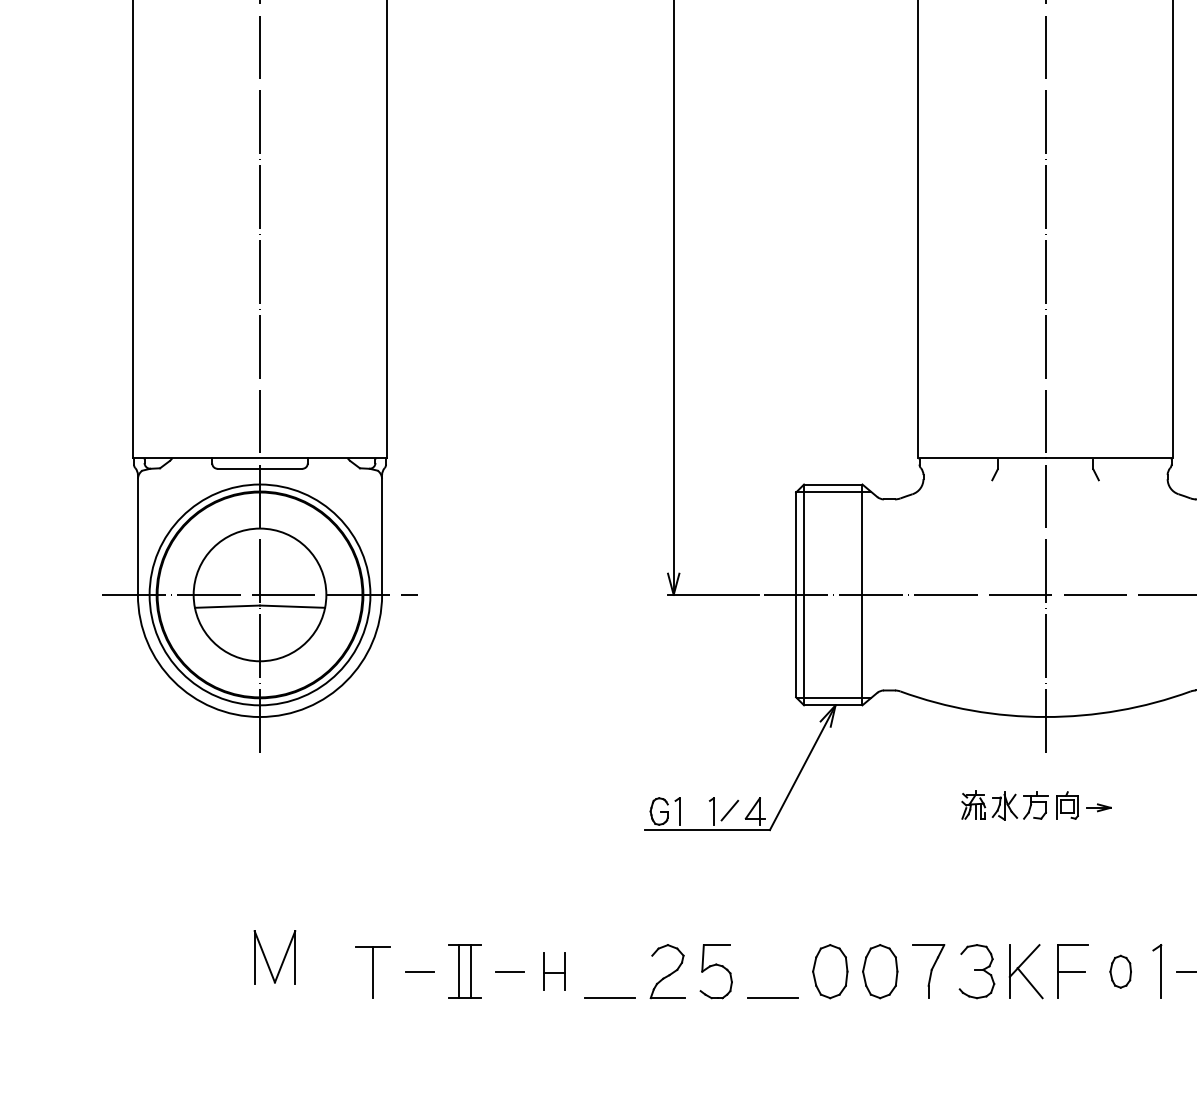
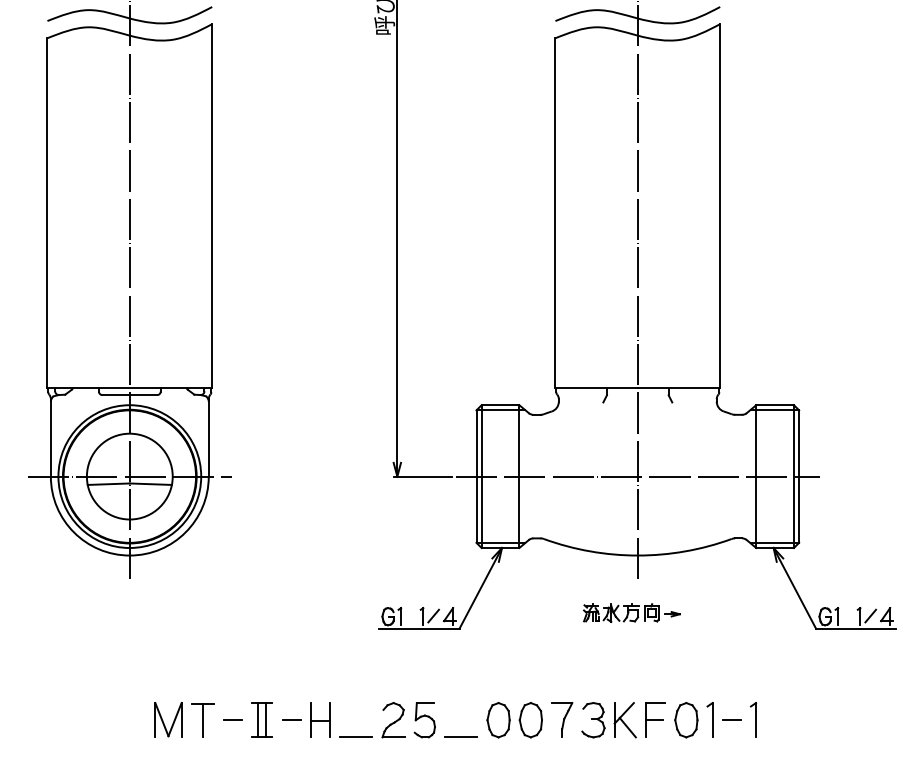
part: (274, 956) -> (168, 719), moved
part: (554, 970) -> (320, 719), size x1.43
part: (1120, 972) -> (686, 720), size x1.67

